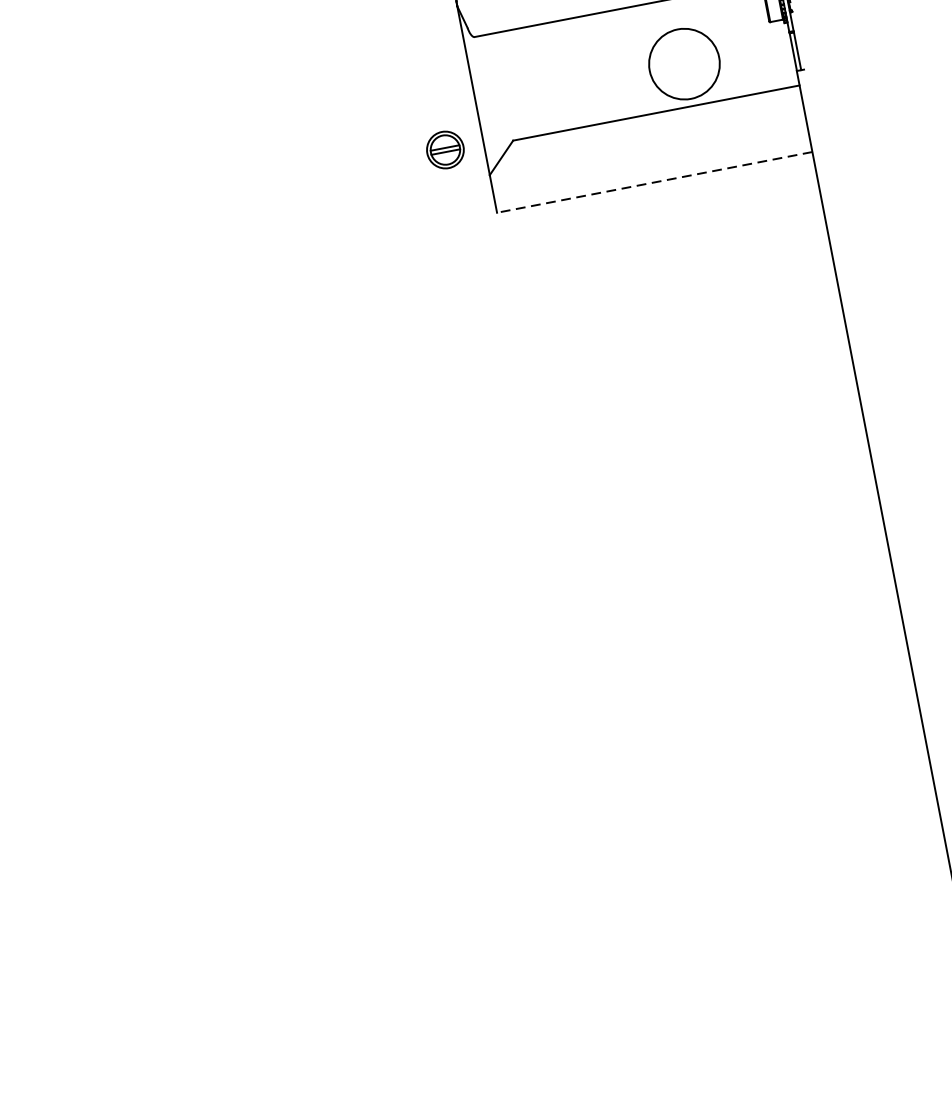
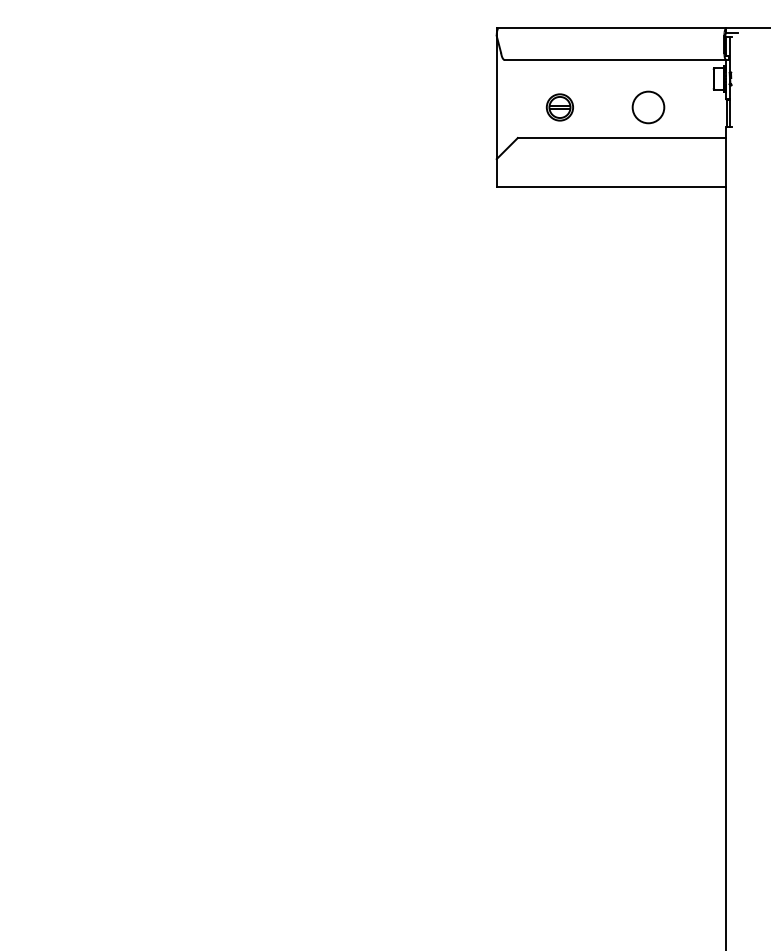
circle: (684, 64) -> (648, 107), size x0.62
part: (444, 150) -> (559, 107), moved
line: (654, 182) -> (611, 186), dashed -> solid

